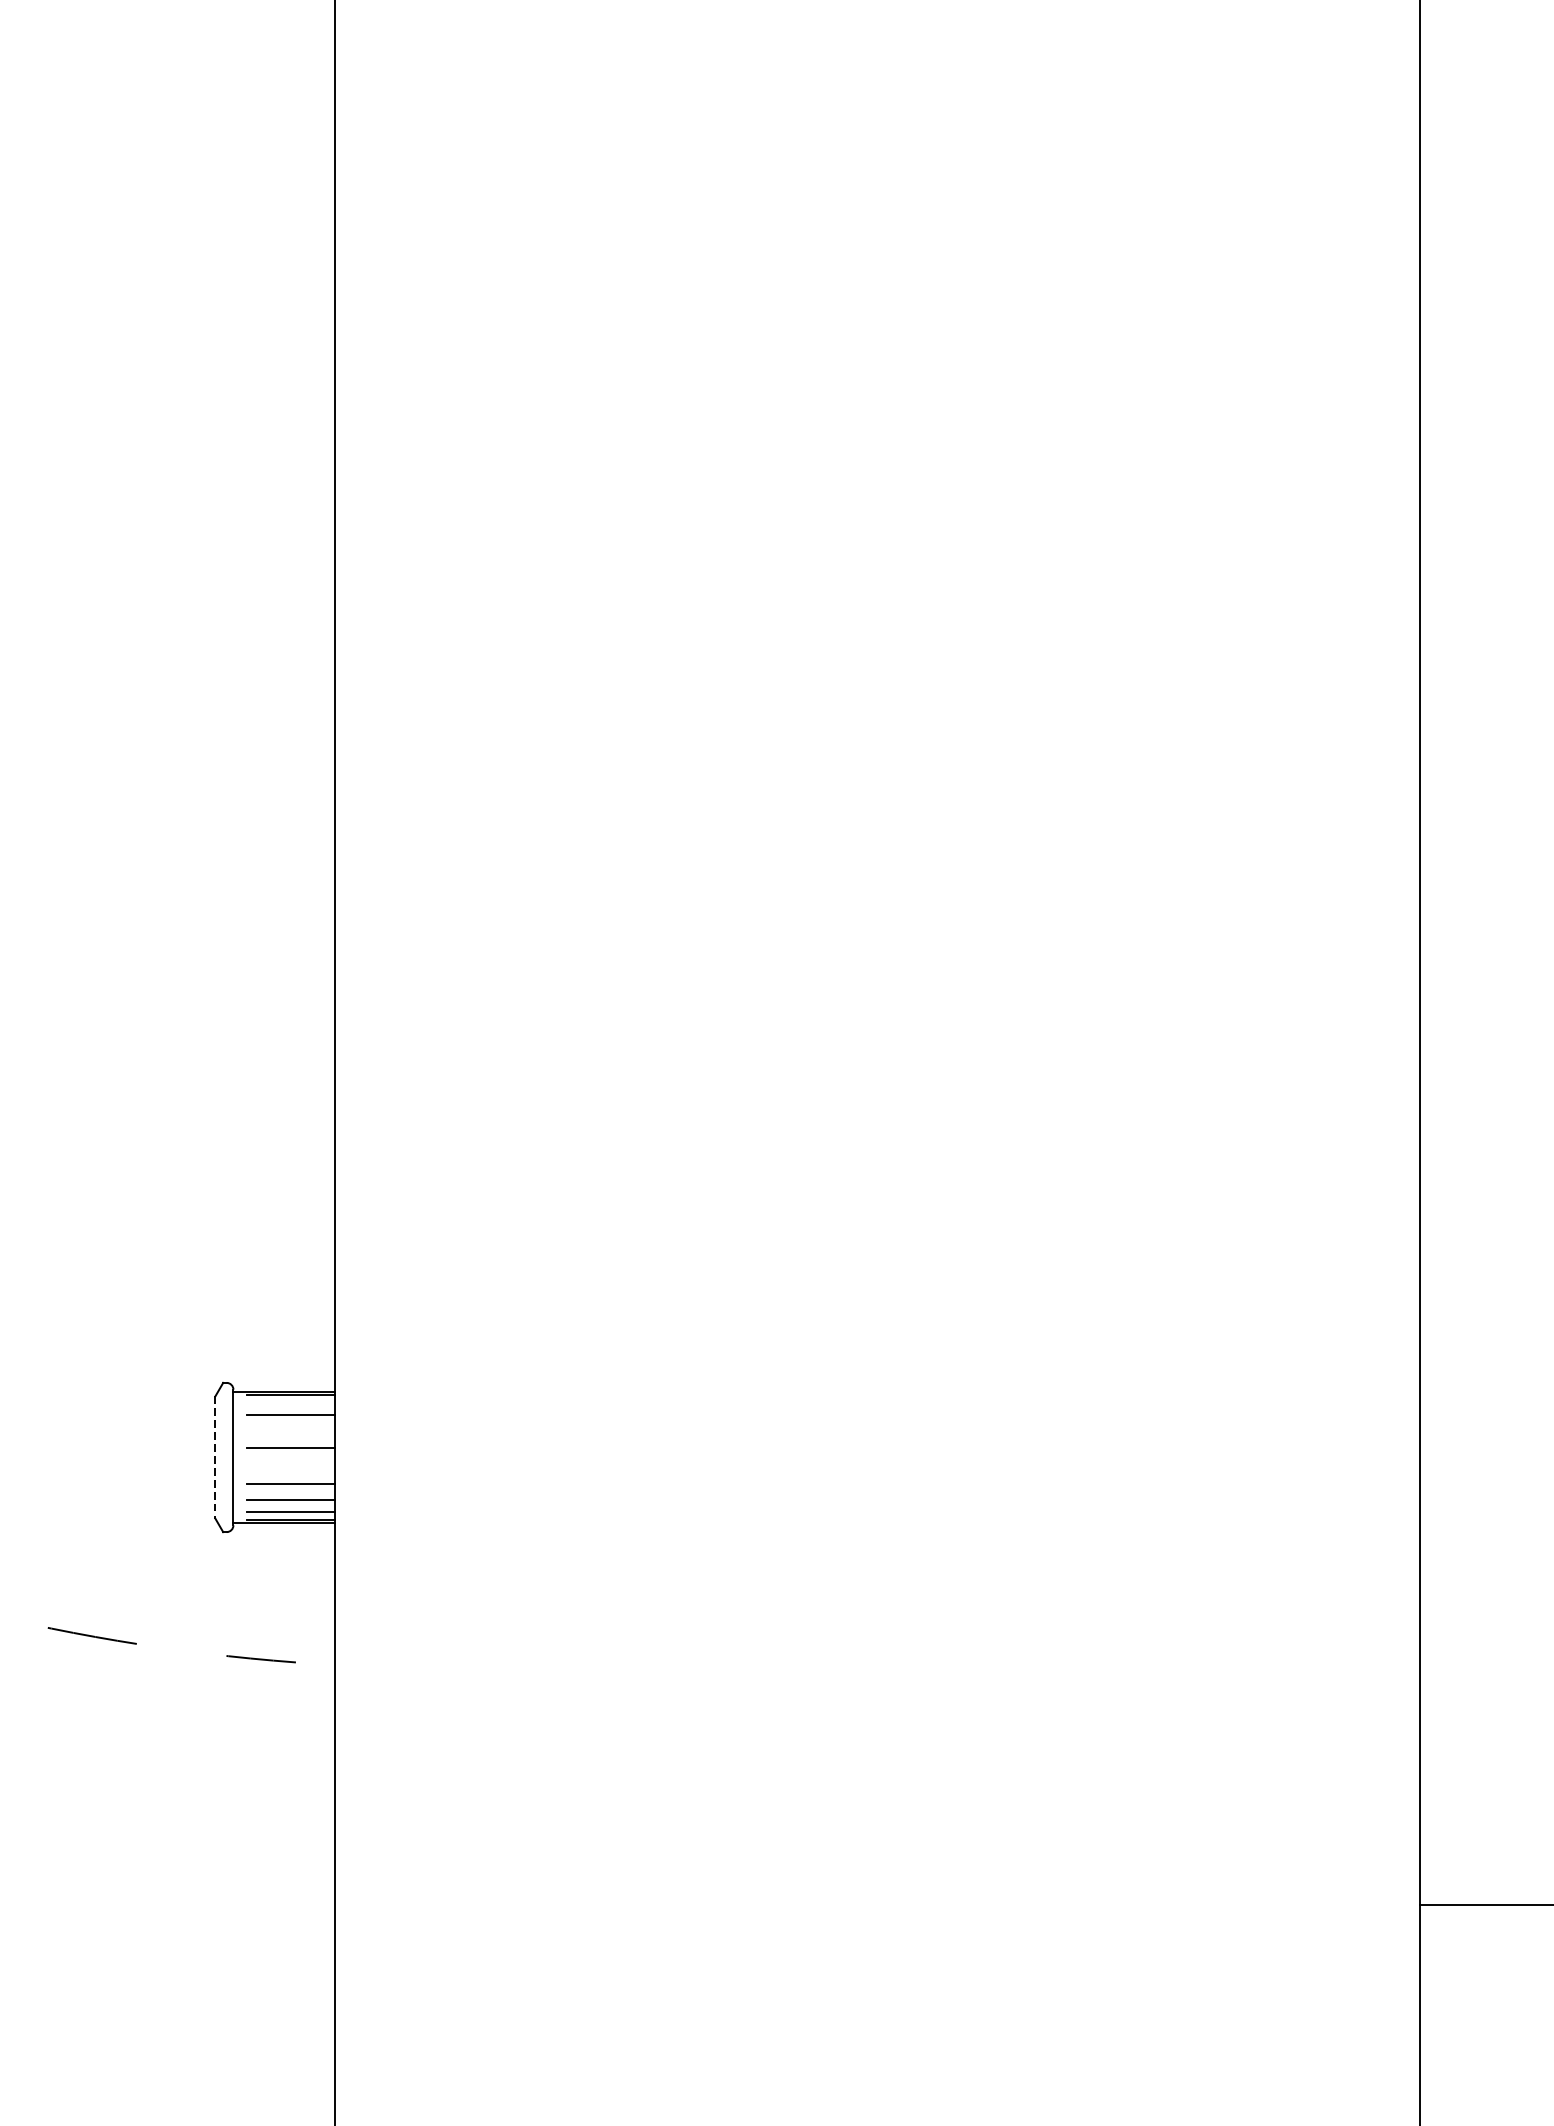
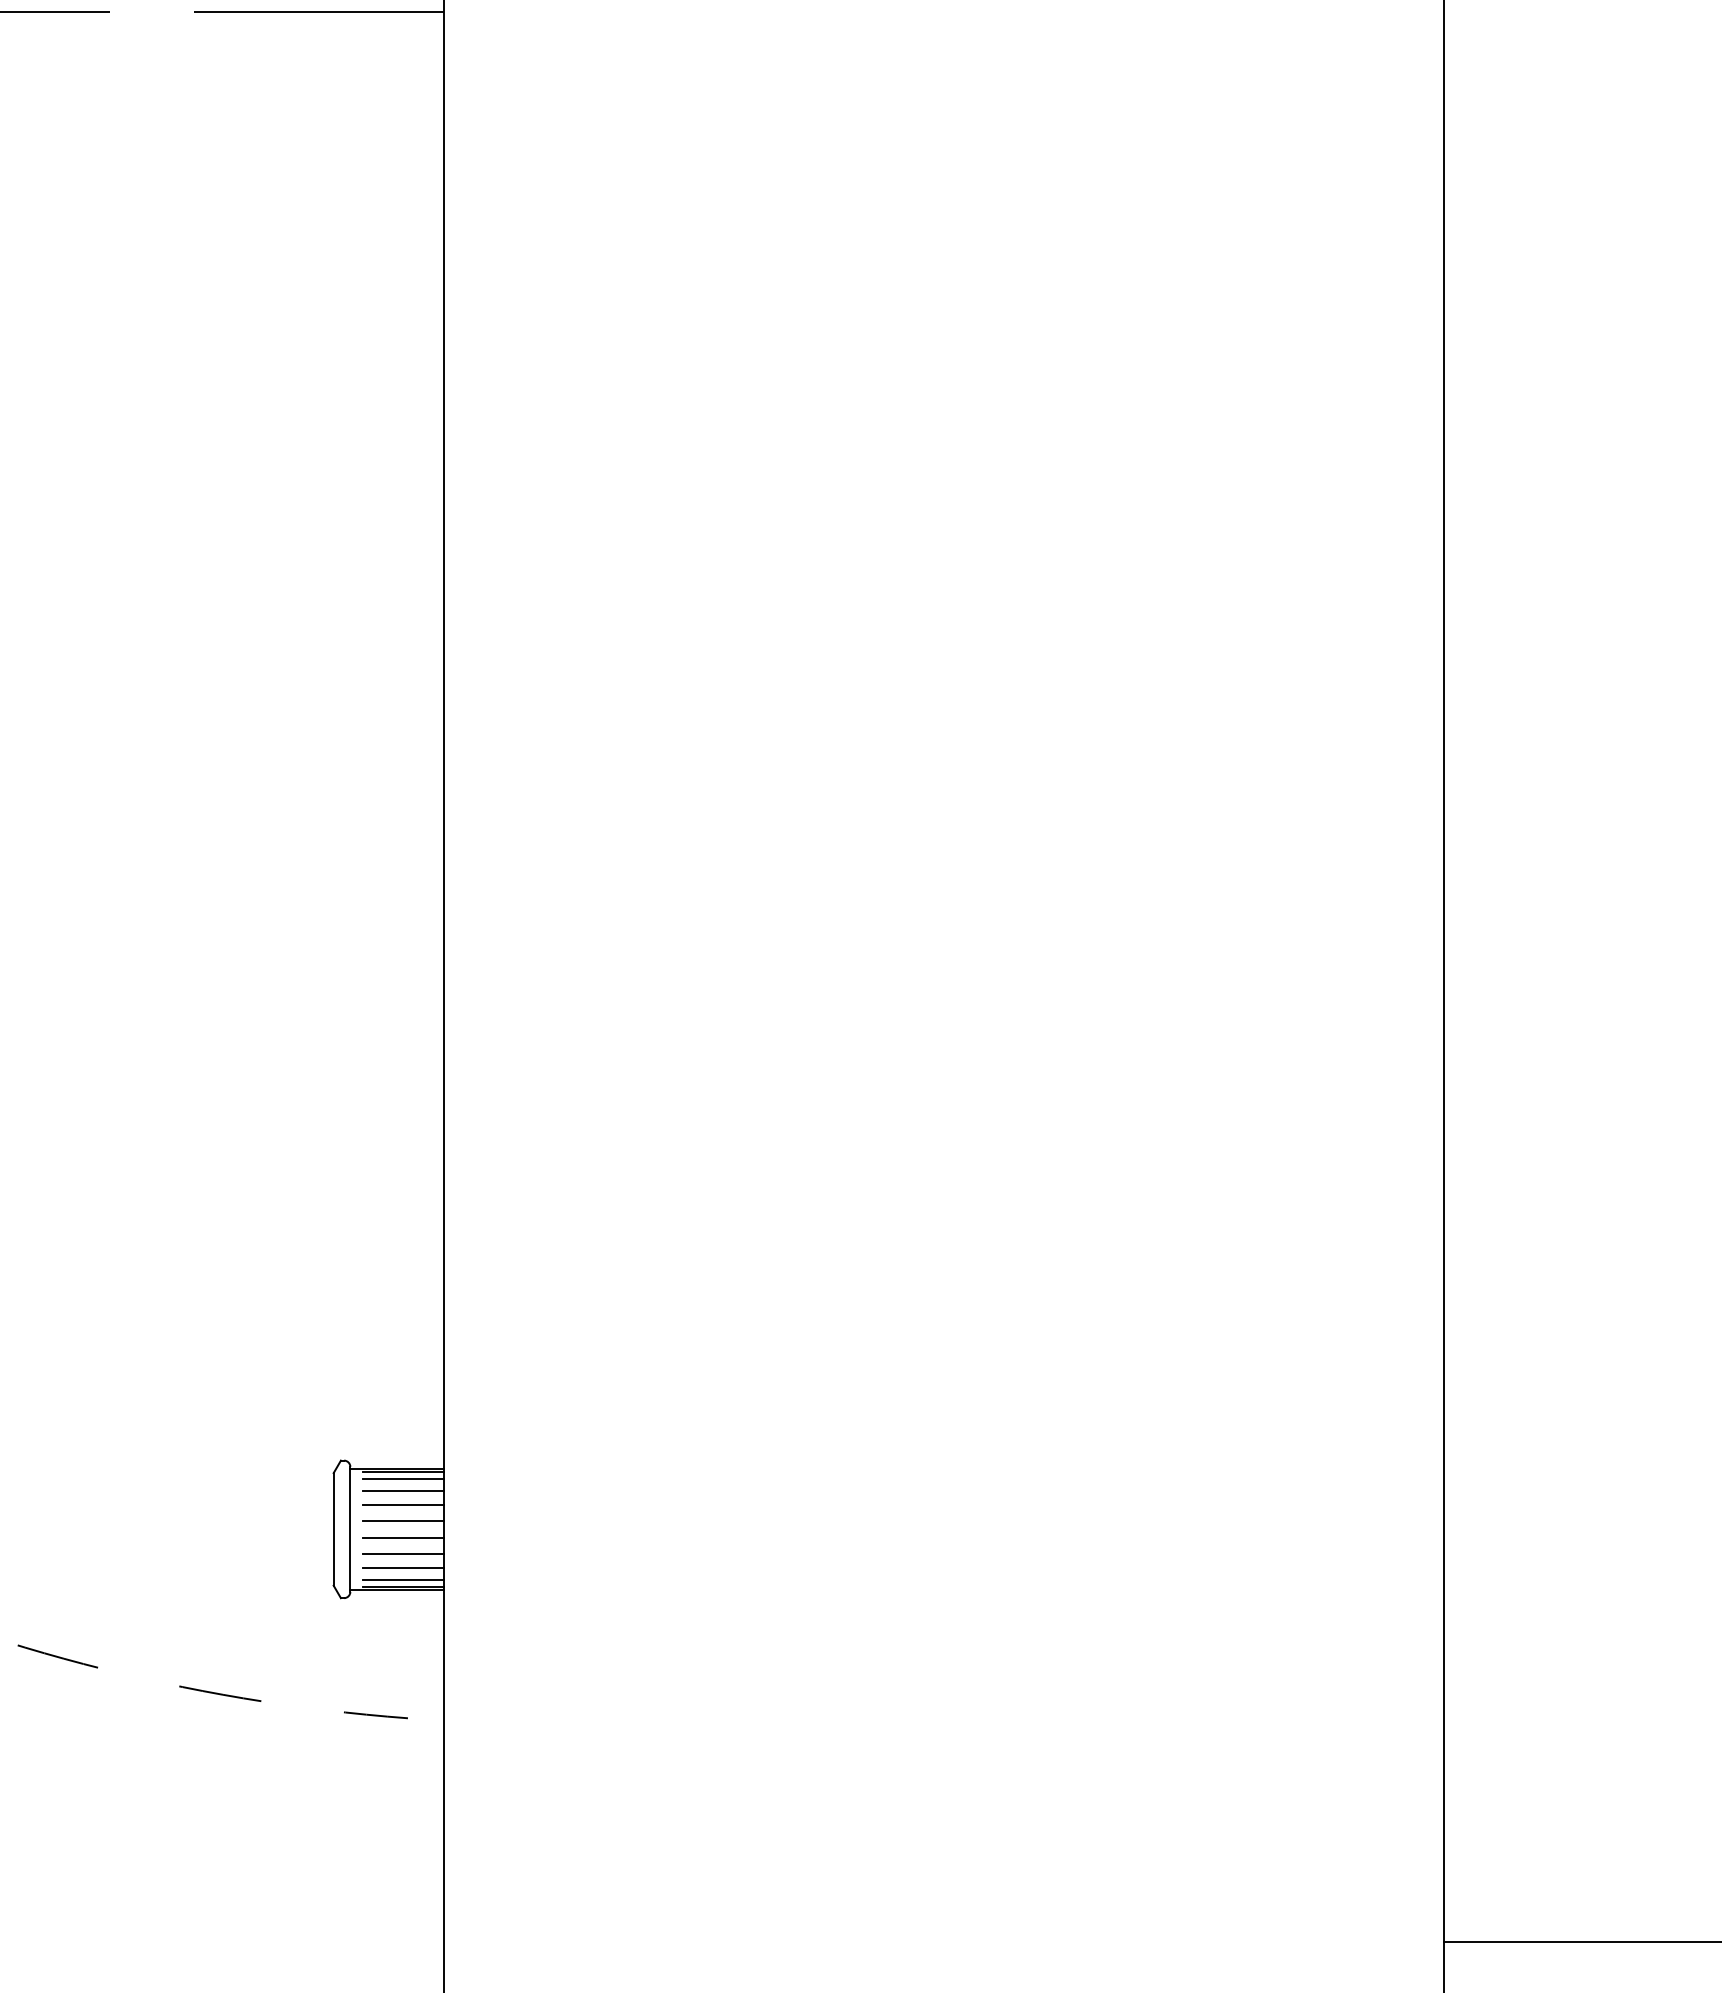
line: (290, 1403) -> (402, 1479), added
line: (290, 1430) -> (402, 1504), added
line: (215, 1457) -> (333, 1529), dashed -> solid
line: (290, 1466) -> (402, 1537), added

